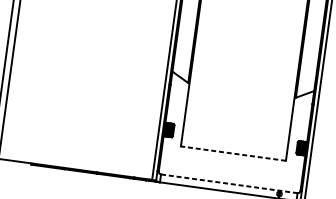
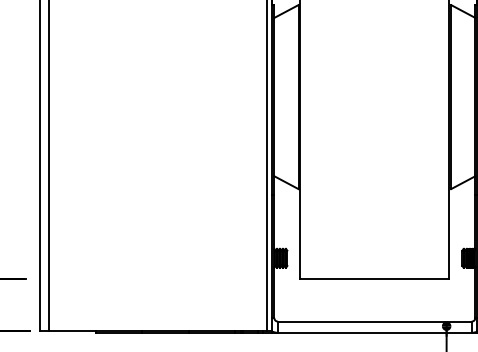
line: (233, 153) -> (374, 278), dashed -> solid
line: (229, 183) -> (374, 321), dashed -> solid

